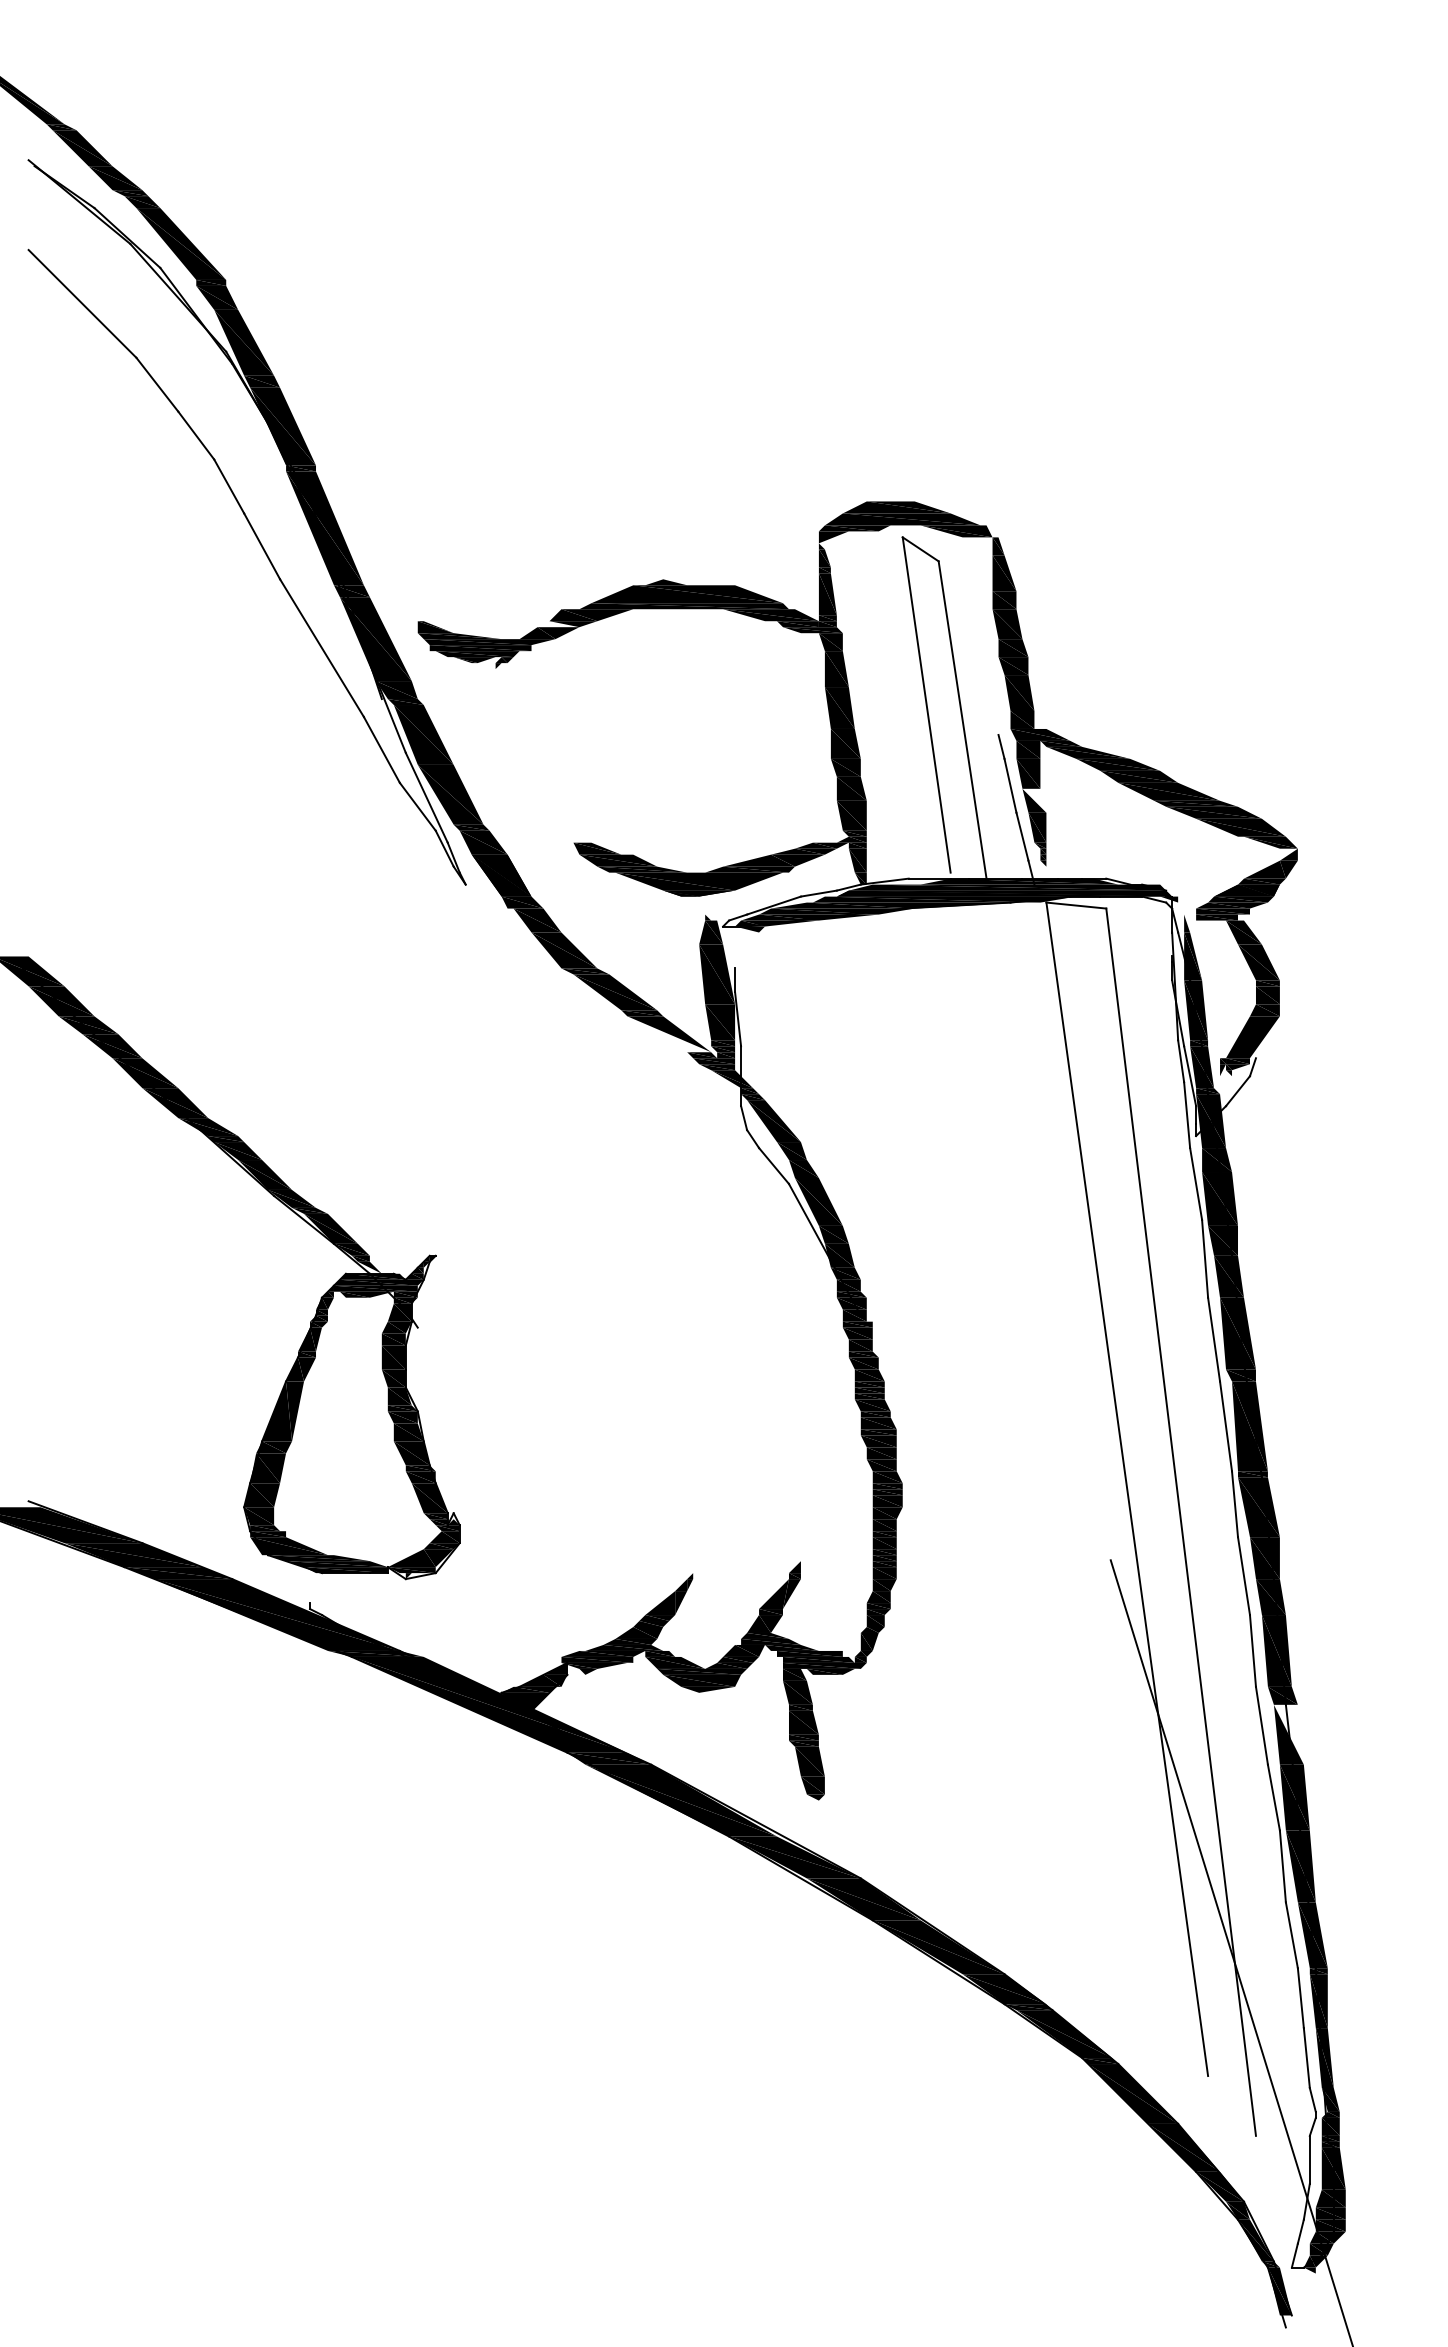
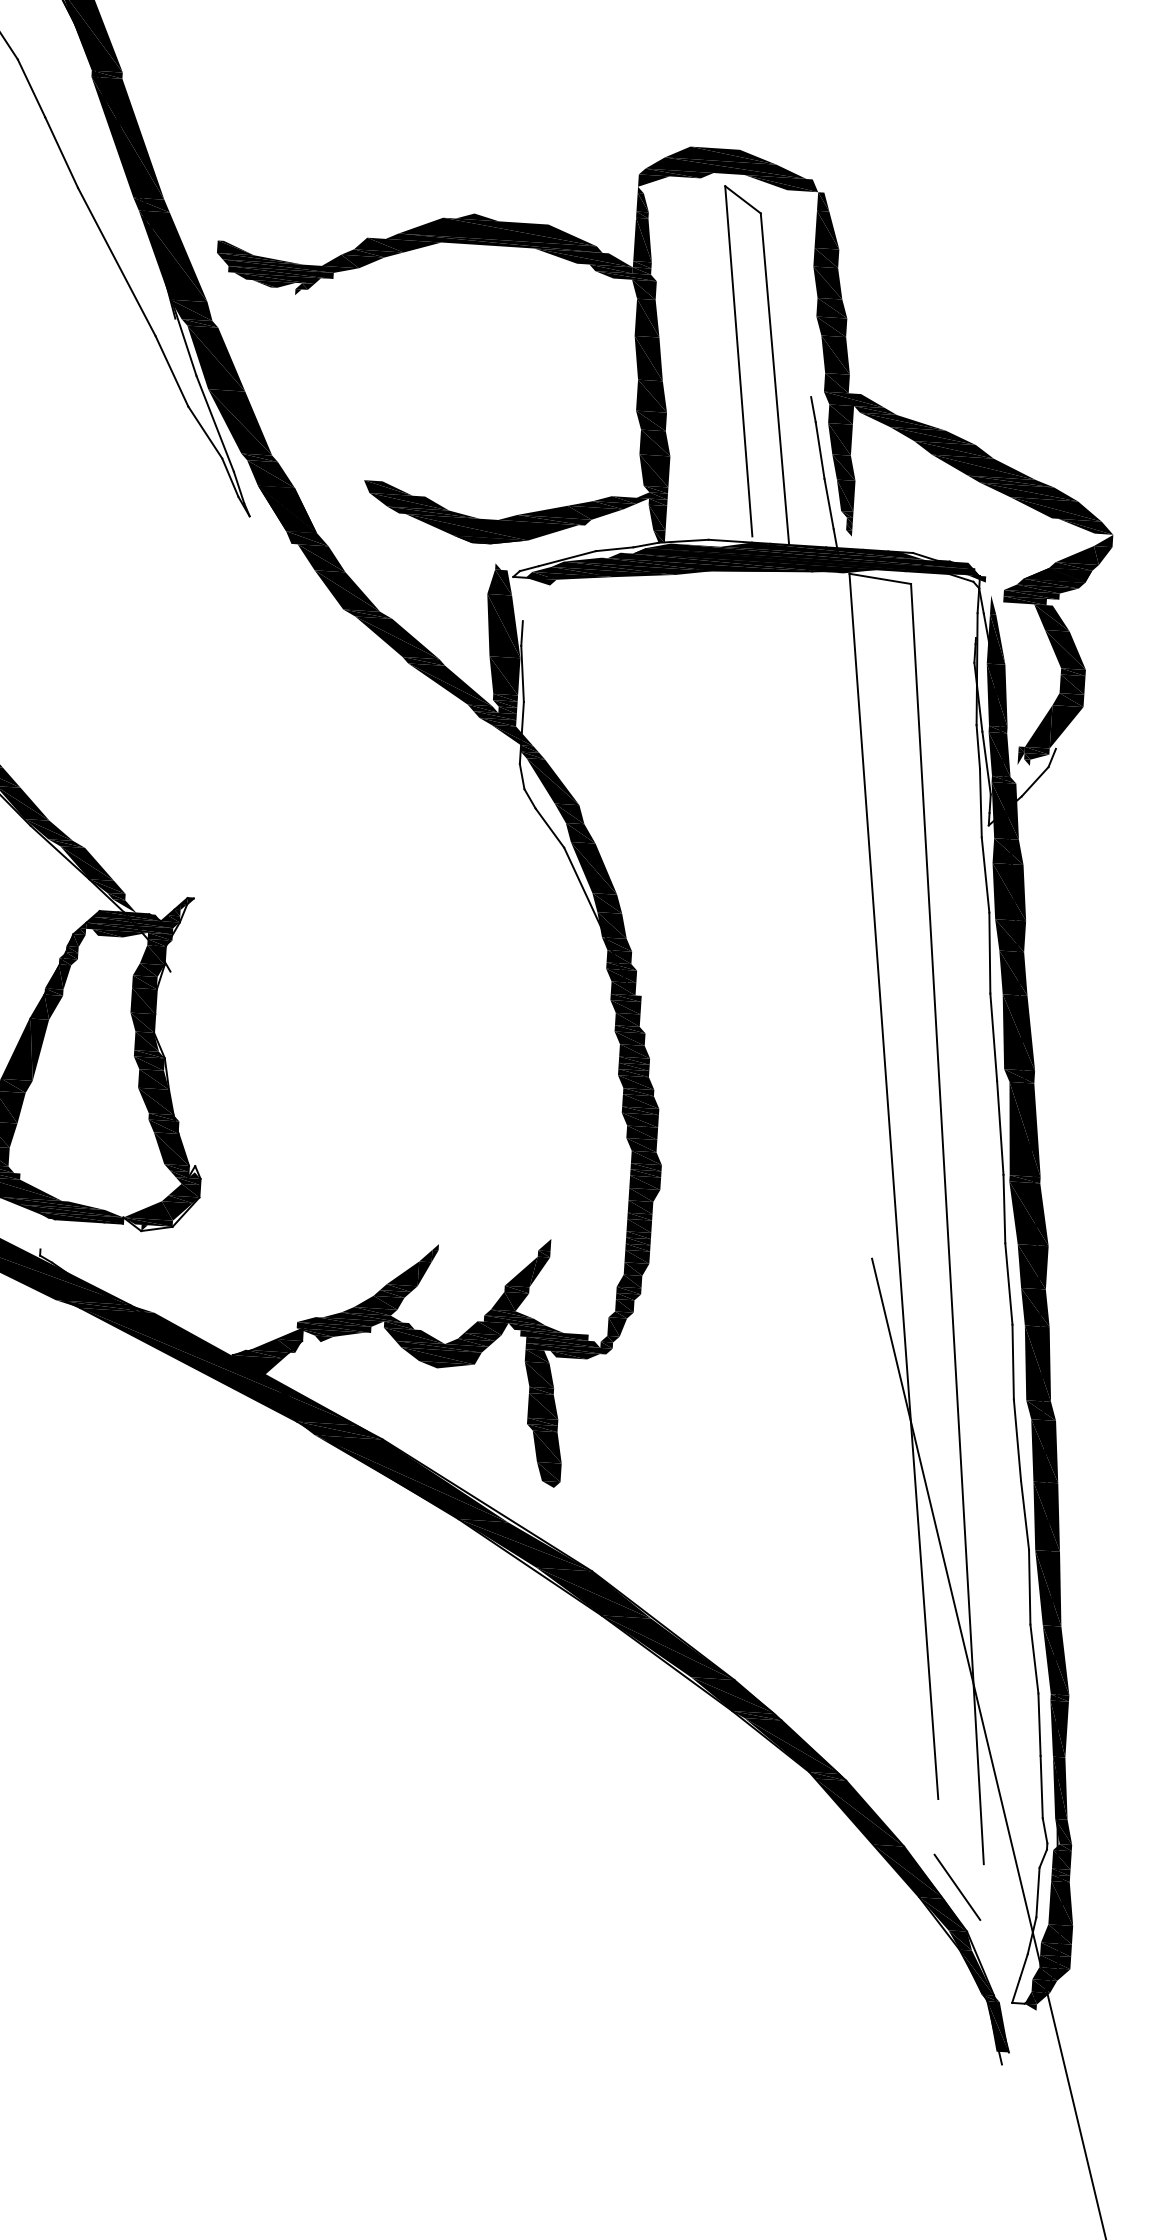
fill: (558, 624) -> (363, 253), added
fill: (1034, 800) -> (843, 467), added
fill: (669, 1034) -> (450, 685), added
fill: (1288, 1734) -> (1044, 1450), added
line: (1231, 2159) -> (956, 1887), added

